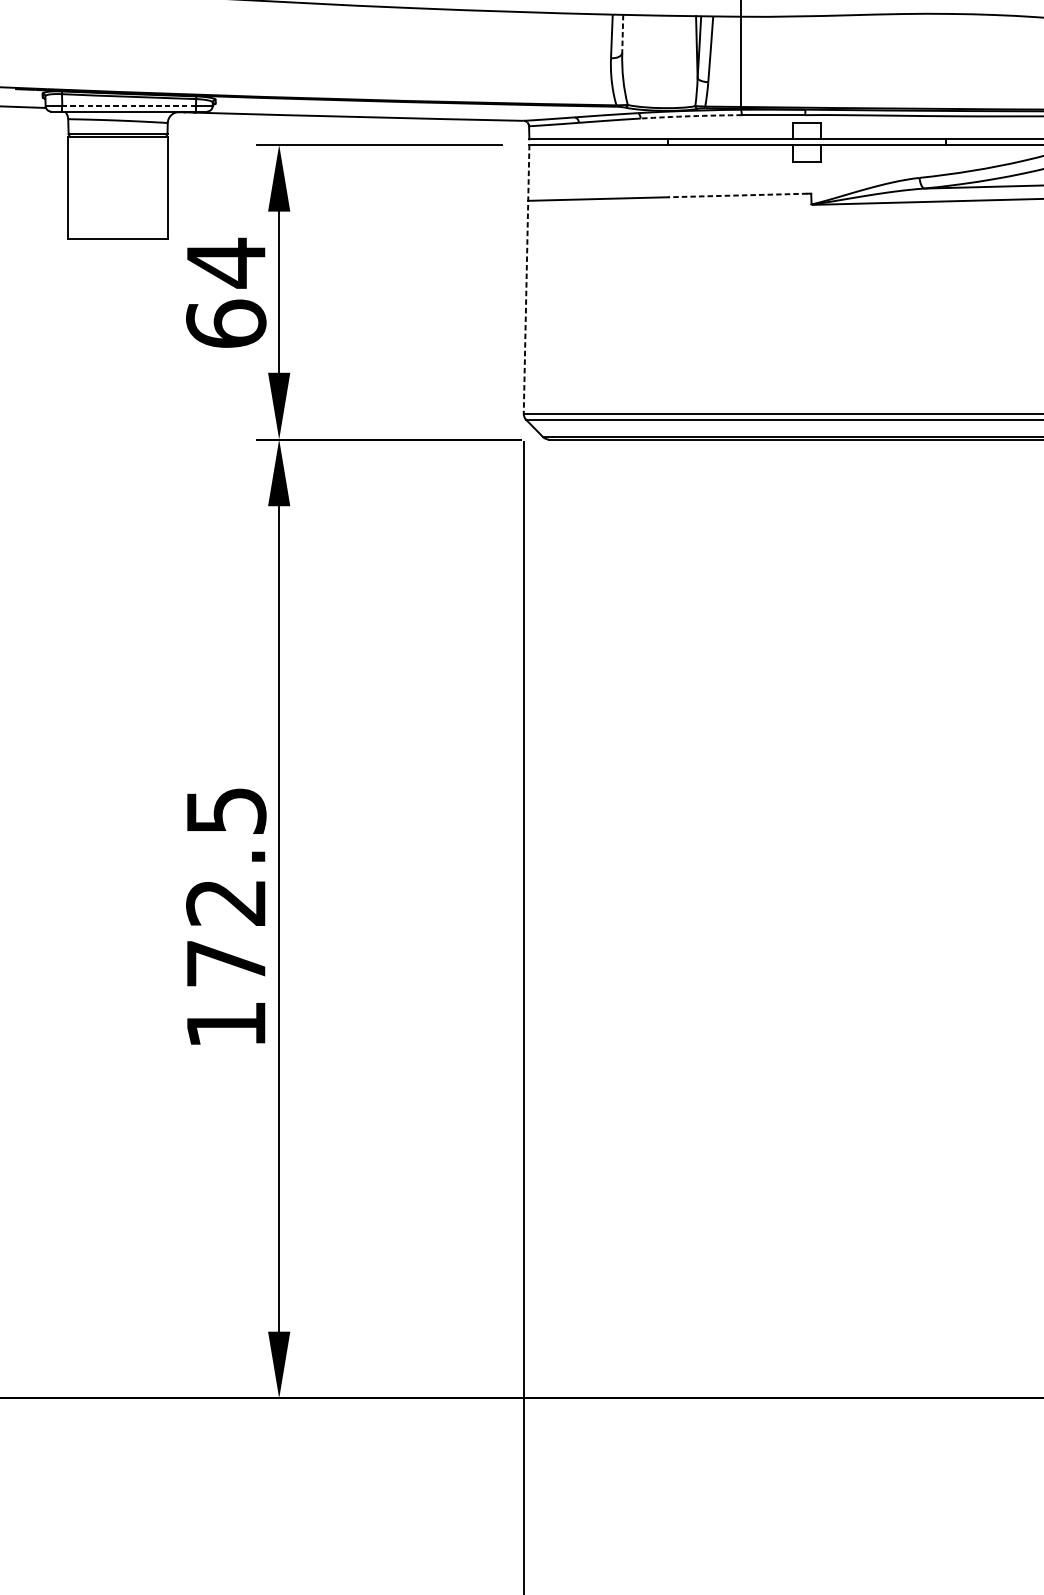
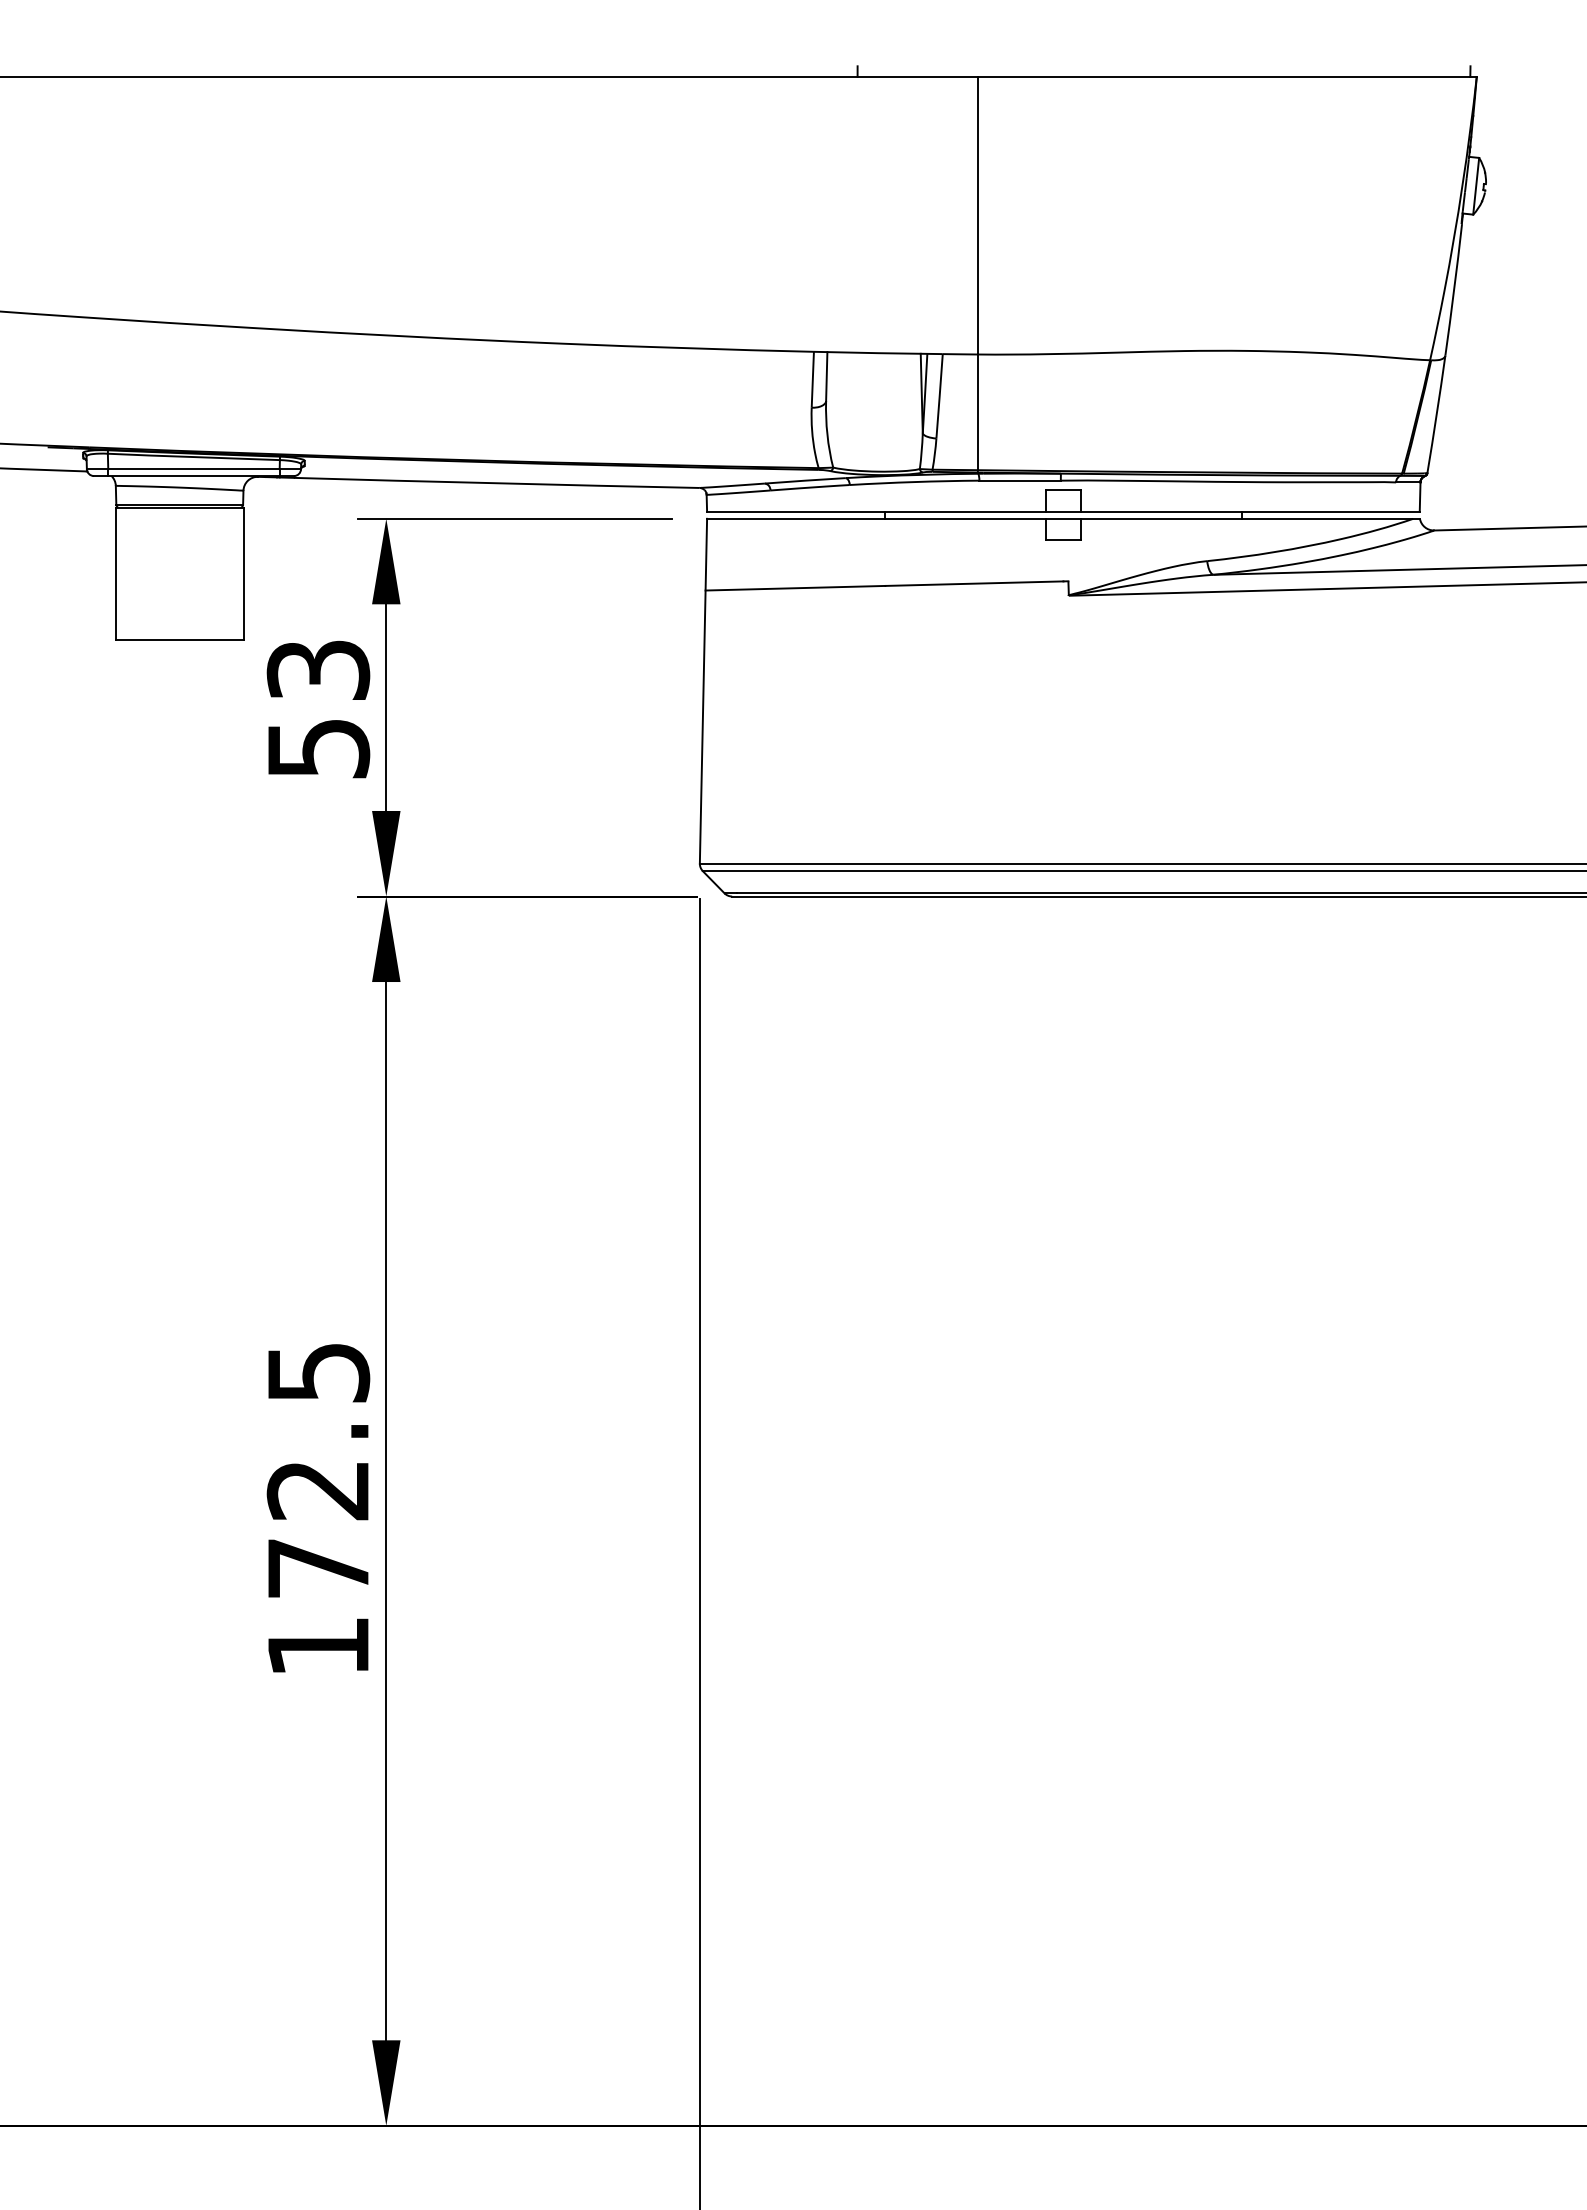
line: (622, 33) -> (826, 376), dashed -> solid
line: (128, 106) -> (193, 469), dashed -> solid
arc: (691, 116) -> (914, 482), dashed -> solid
line: (737, 195) -> (973, 583), dashed -> solid
line: (526, 279) -> (703, 691), dashed -> solid
text: (226, 292) -> (318, 708), 64 -> 53

